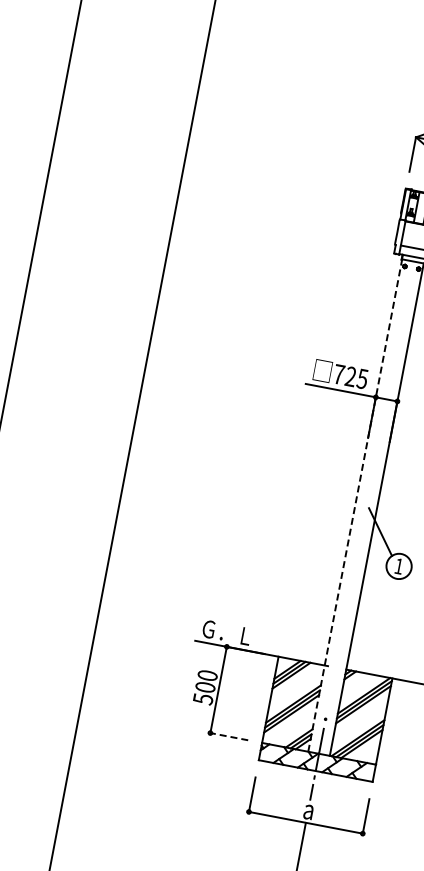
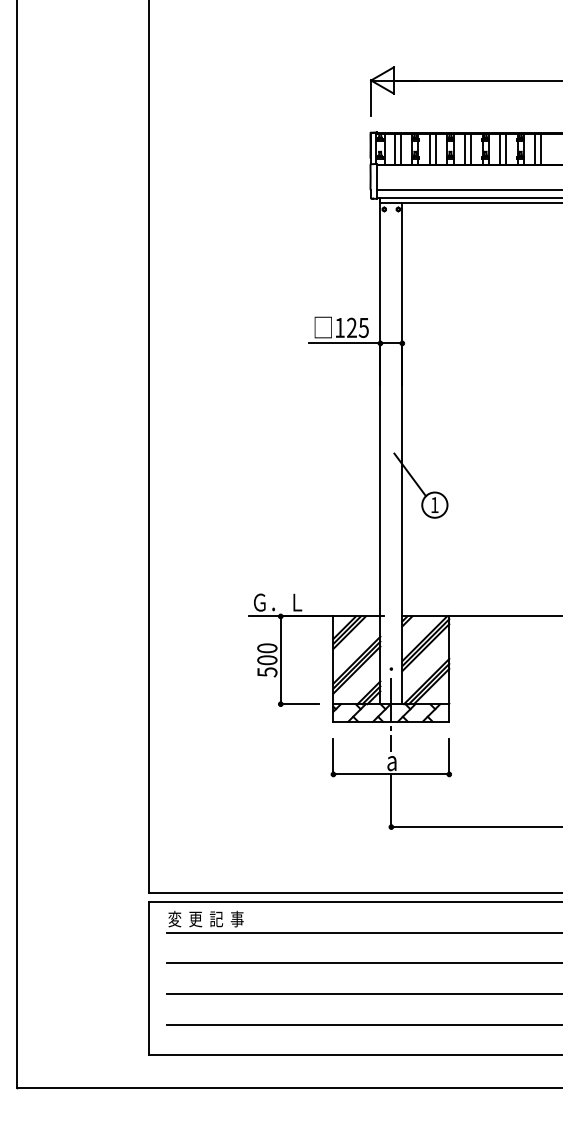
text: (338, 374) -> (339, 327), 725 -> 125
line: (355, 505) -> (380, 453), dashed -> solid
line: (228, 736) -> (299, 704), dashed -> solid

